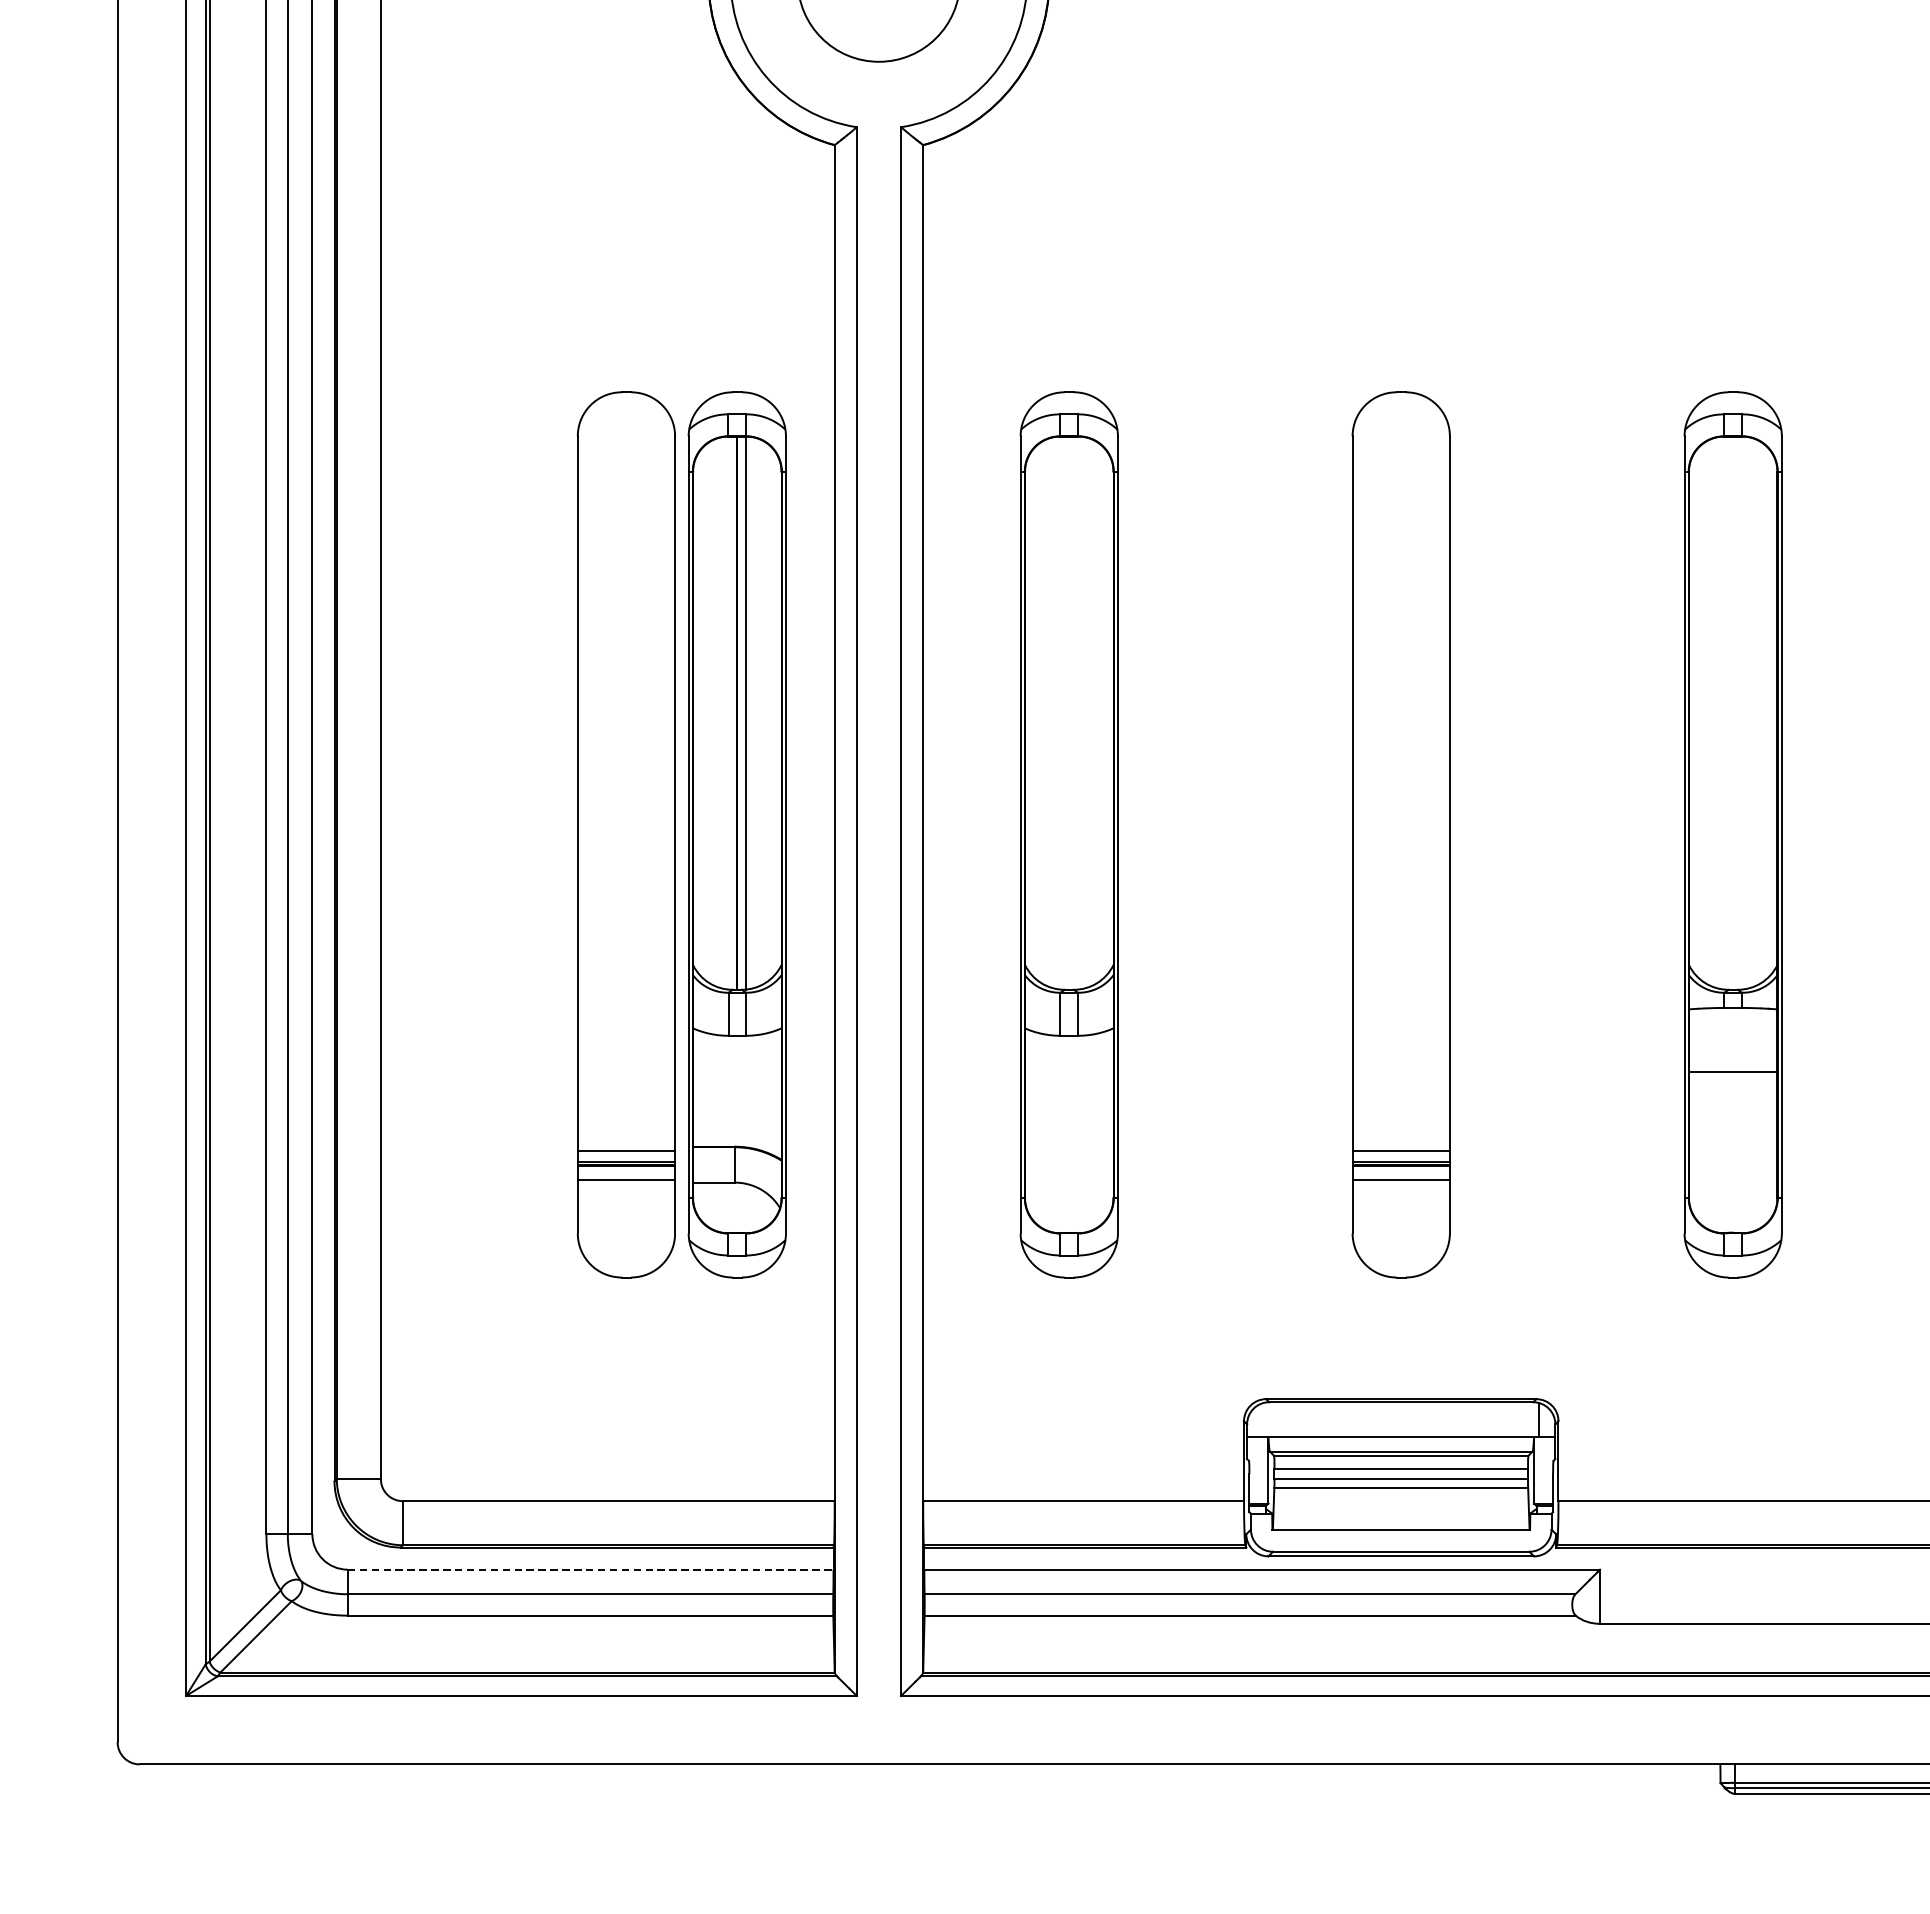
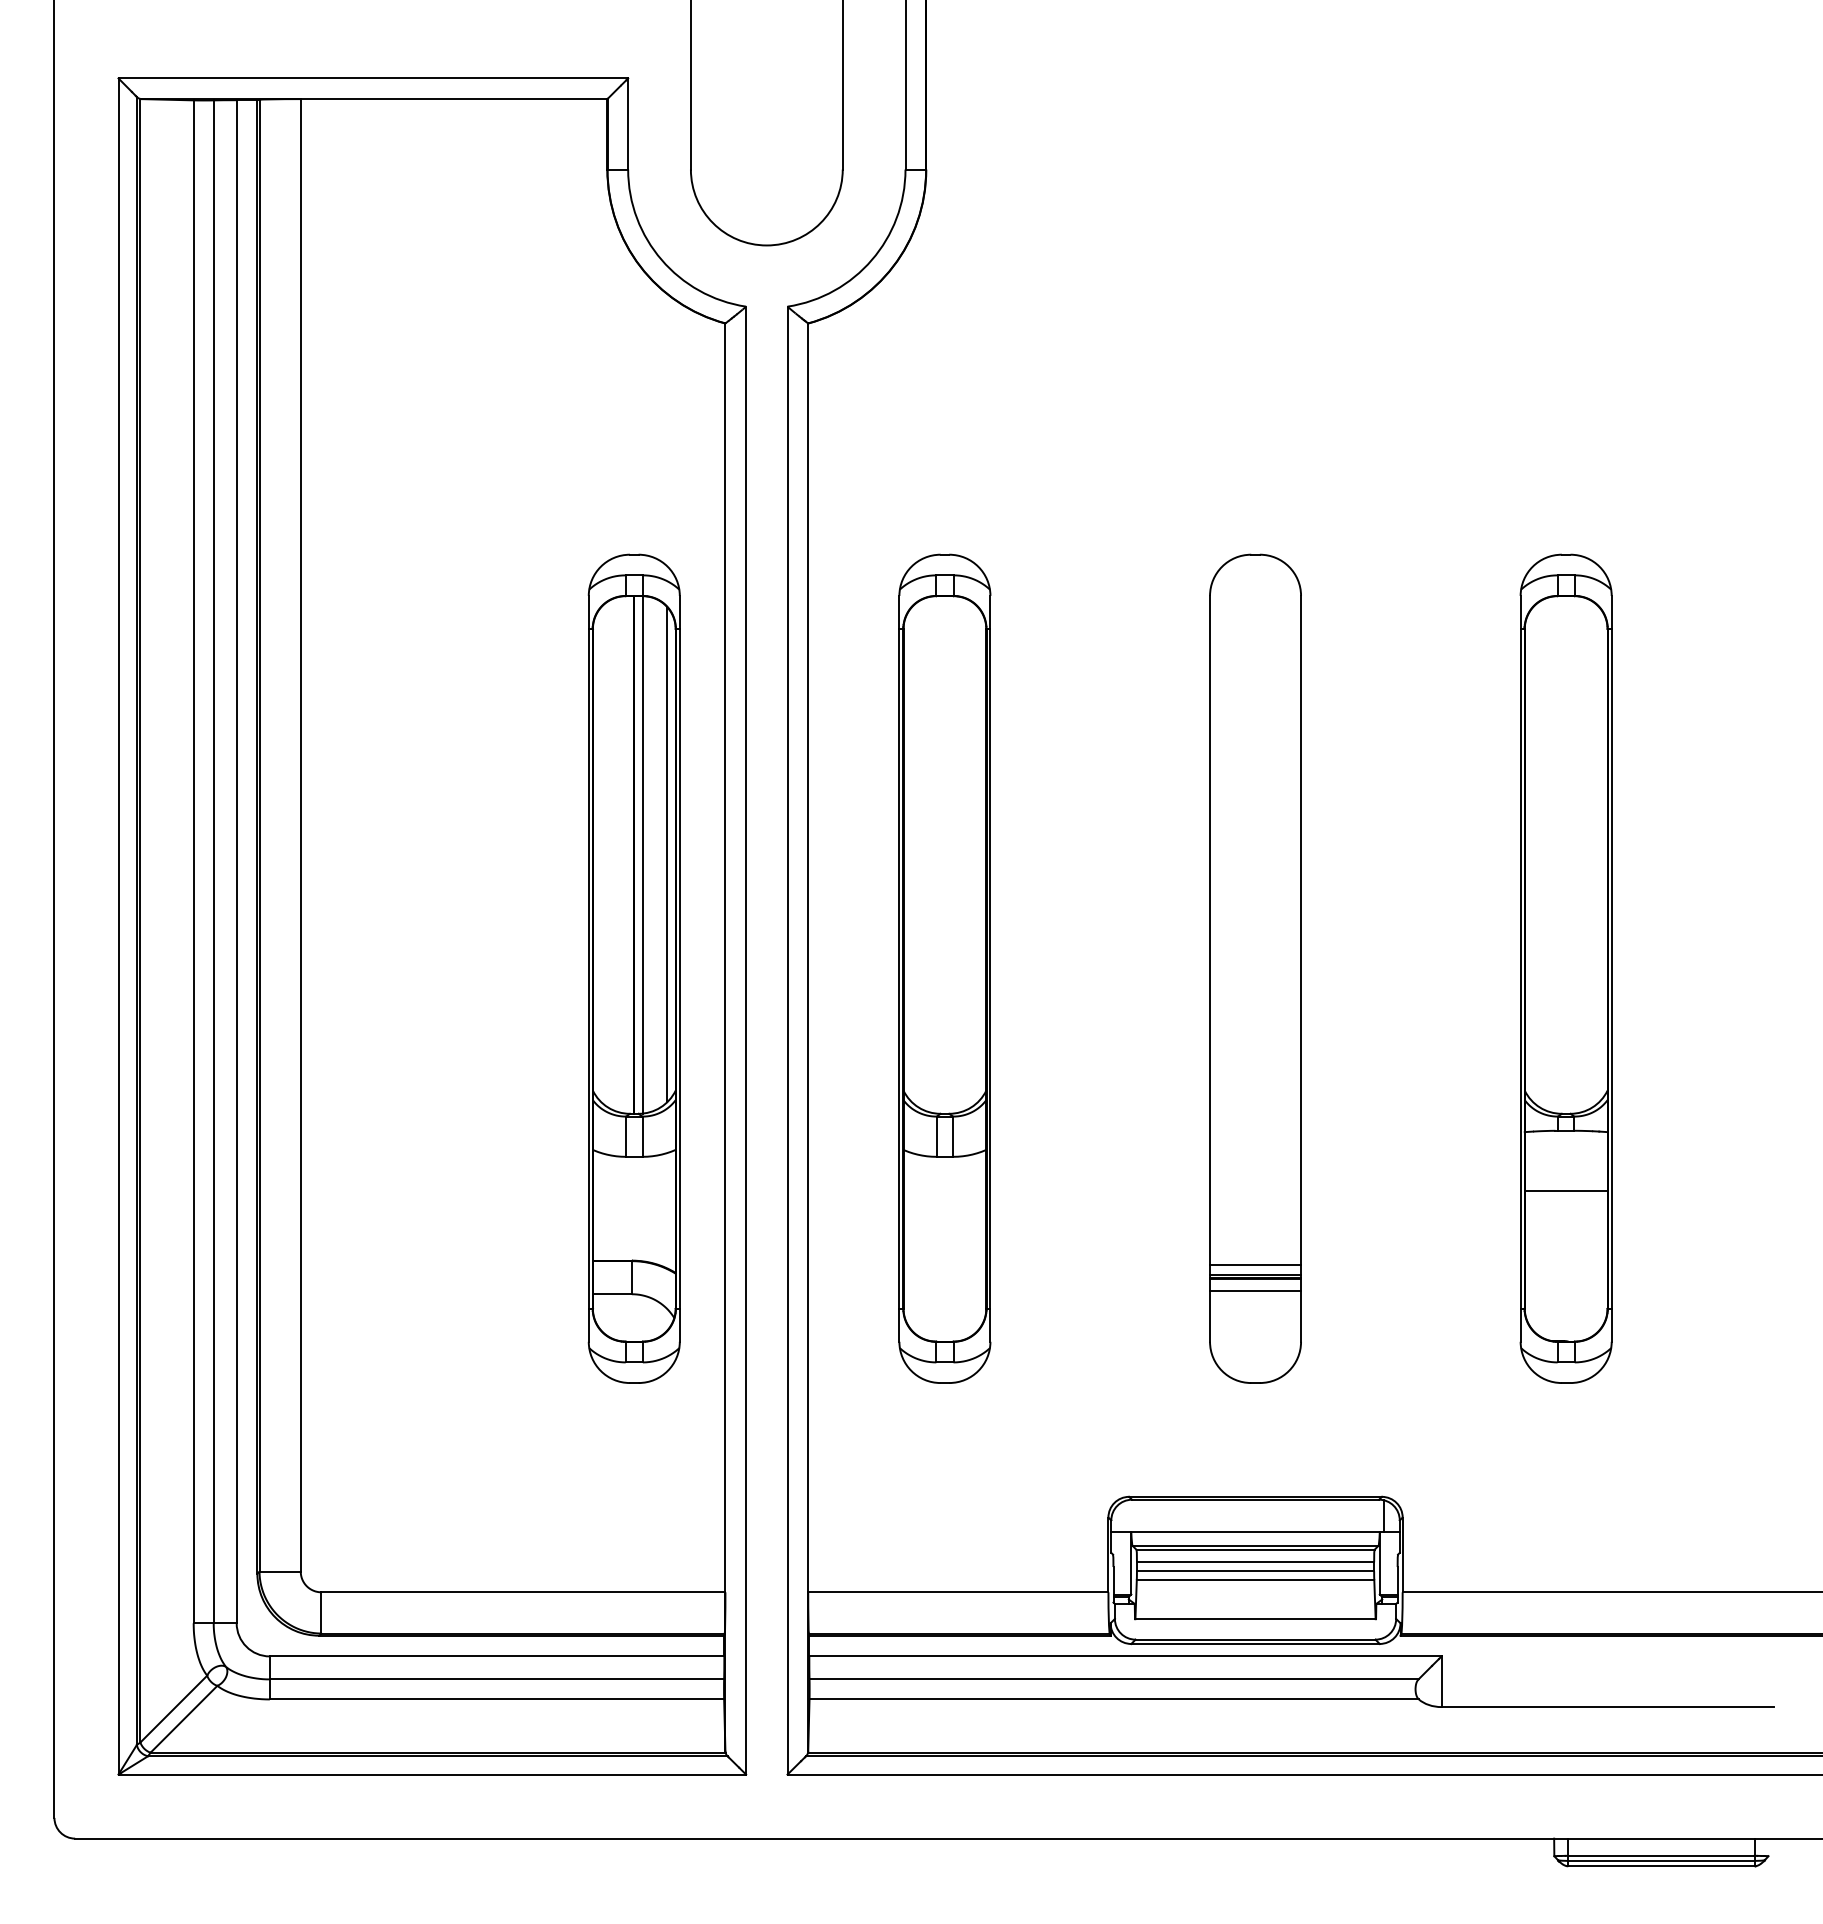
line: (772, 712) -> (667, 854), added
part: (626, 834) -> (530, 968), removed
line: (591, 1569) -> (497, 1656), dashed -> solid

